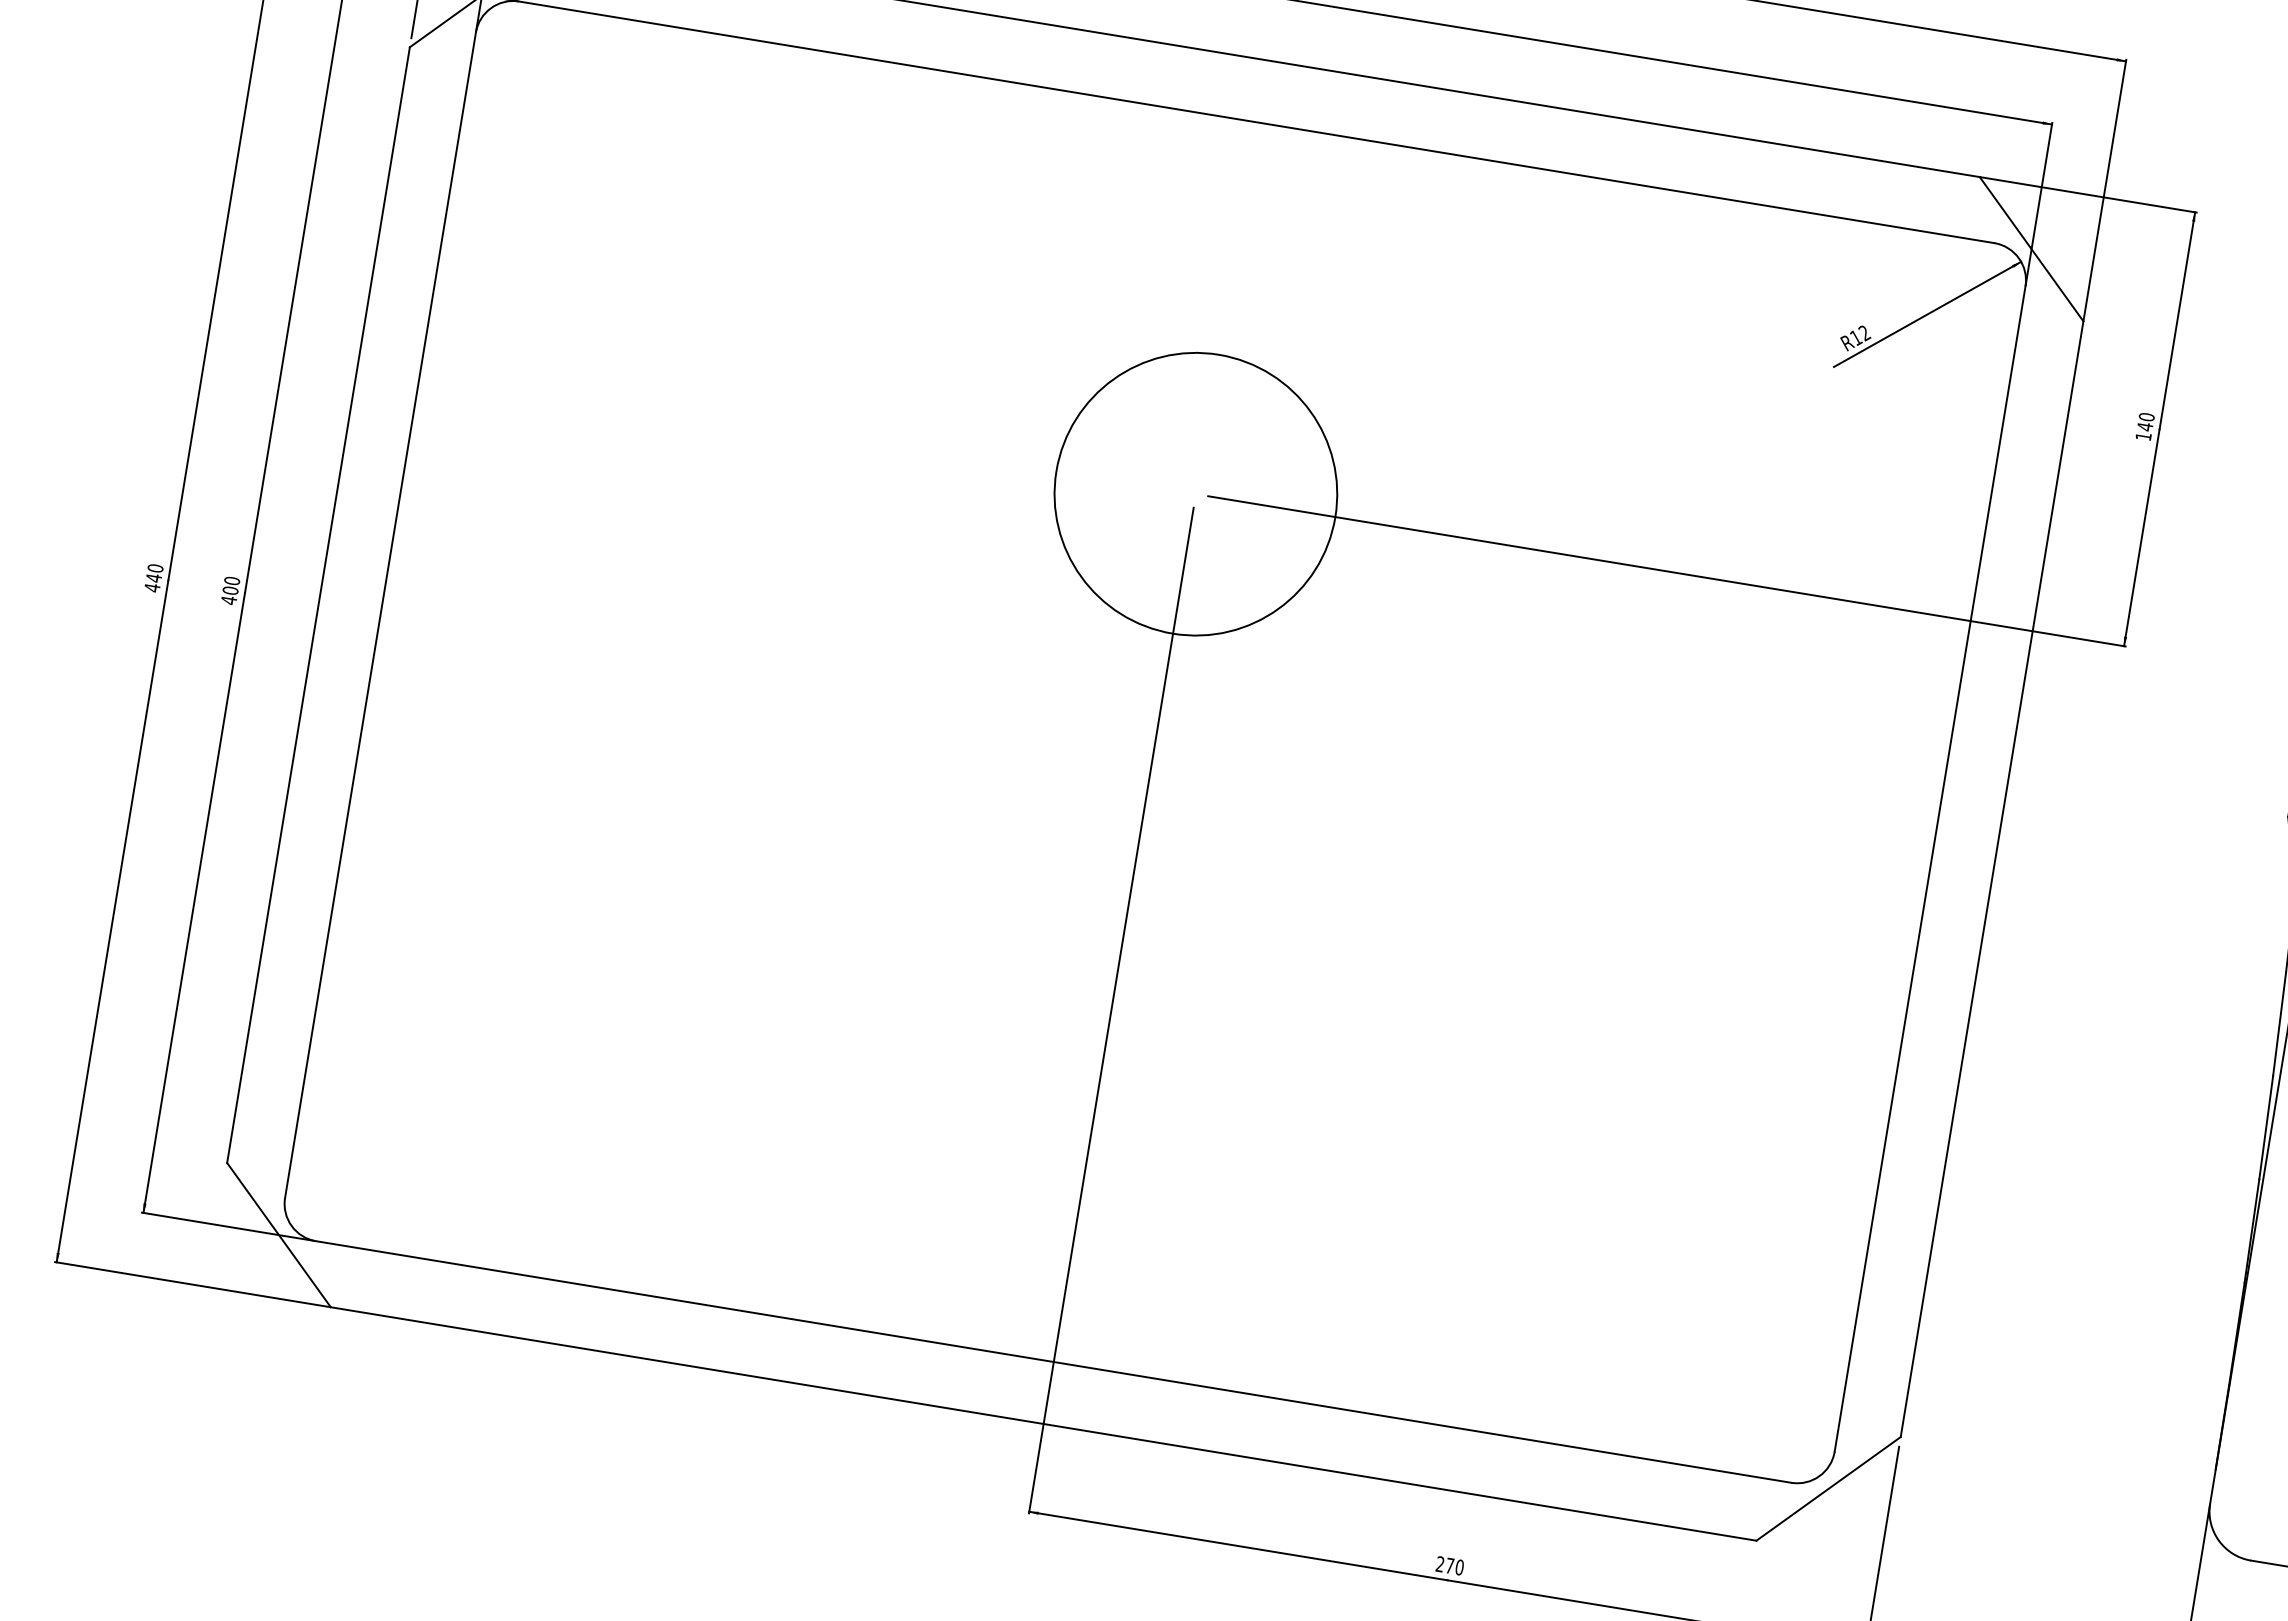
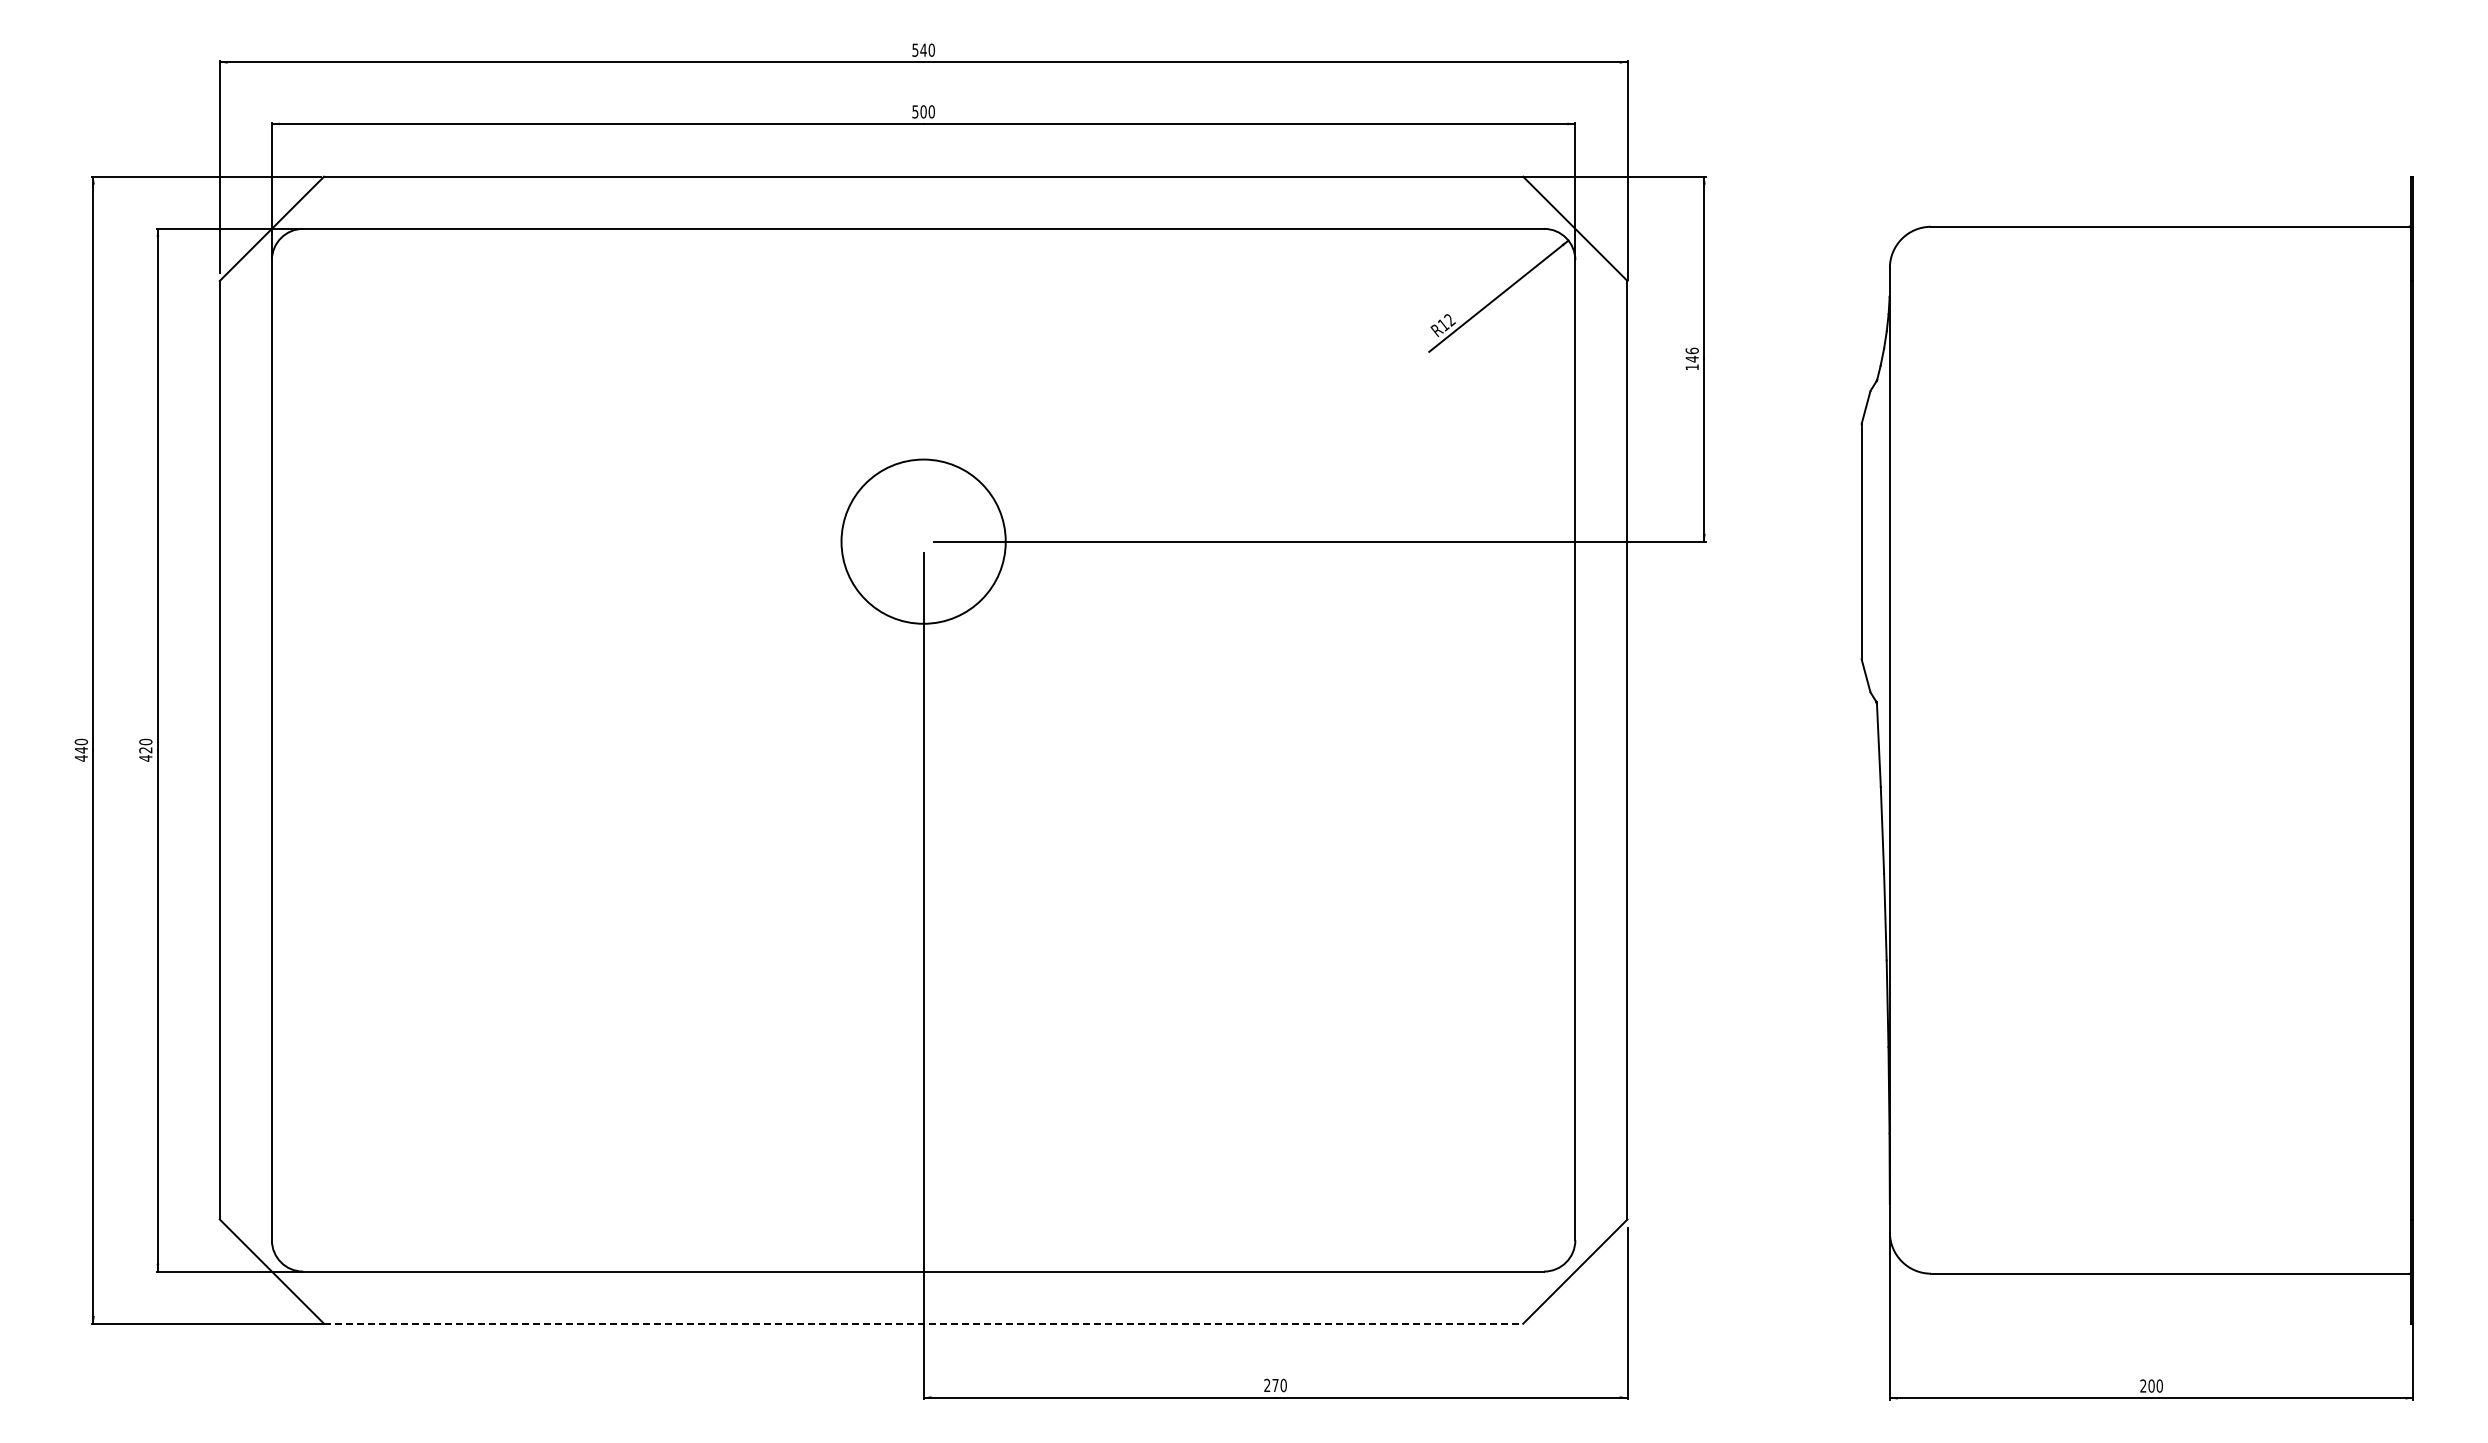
text: (2146, 416) -> (1691, 350), 140 -> 146
circle: (1195, 493) -> (923, 541), size x0.7
text: (230, 590) -> (145, 750), 400 -> 420
line: (1043, 1423) -> (923, 1323), solid -> dashed

